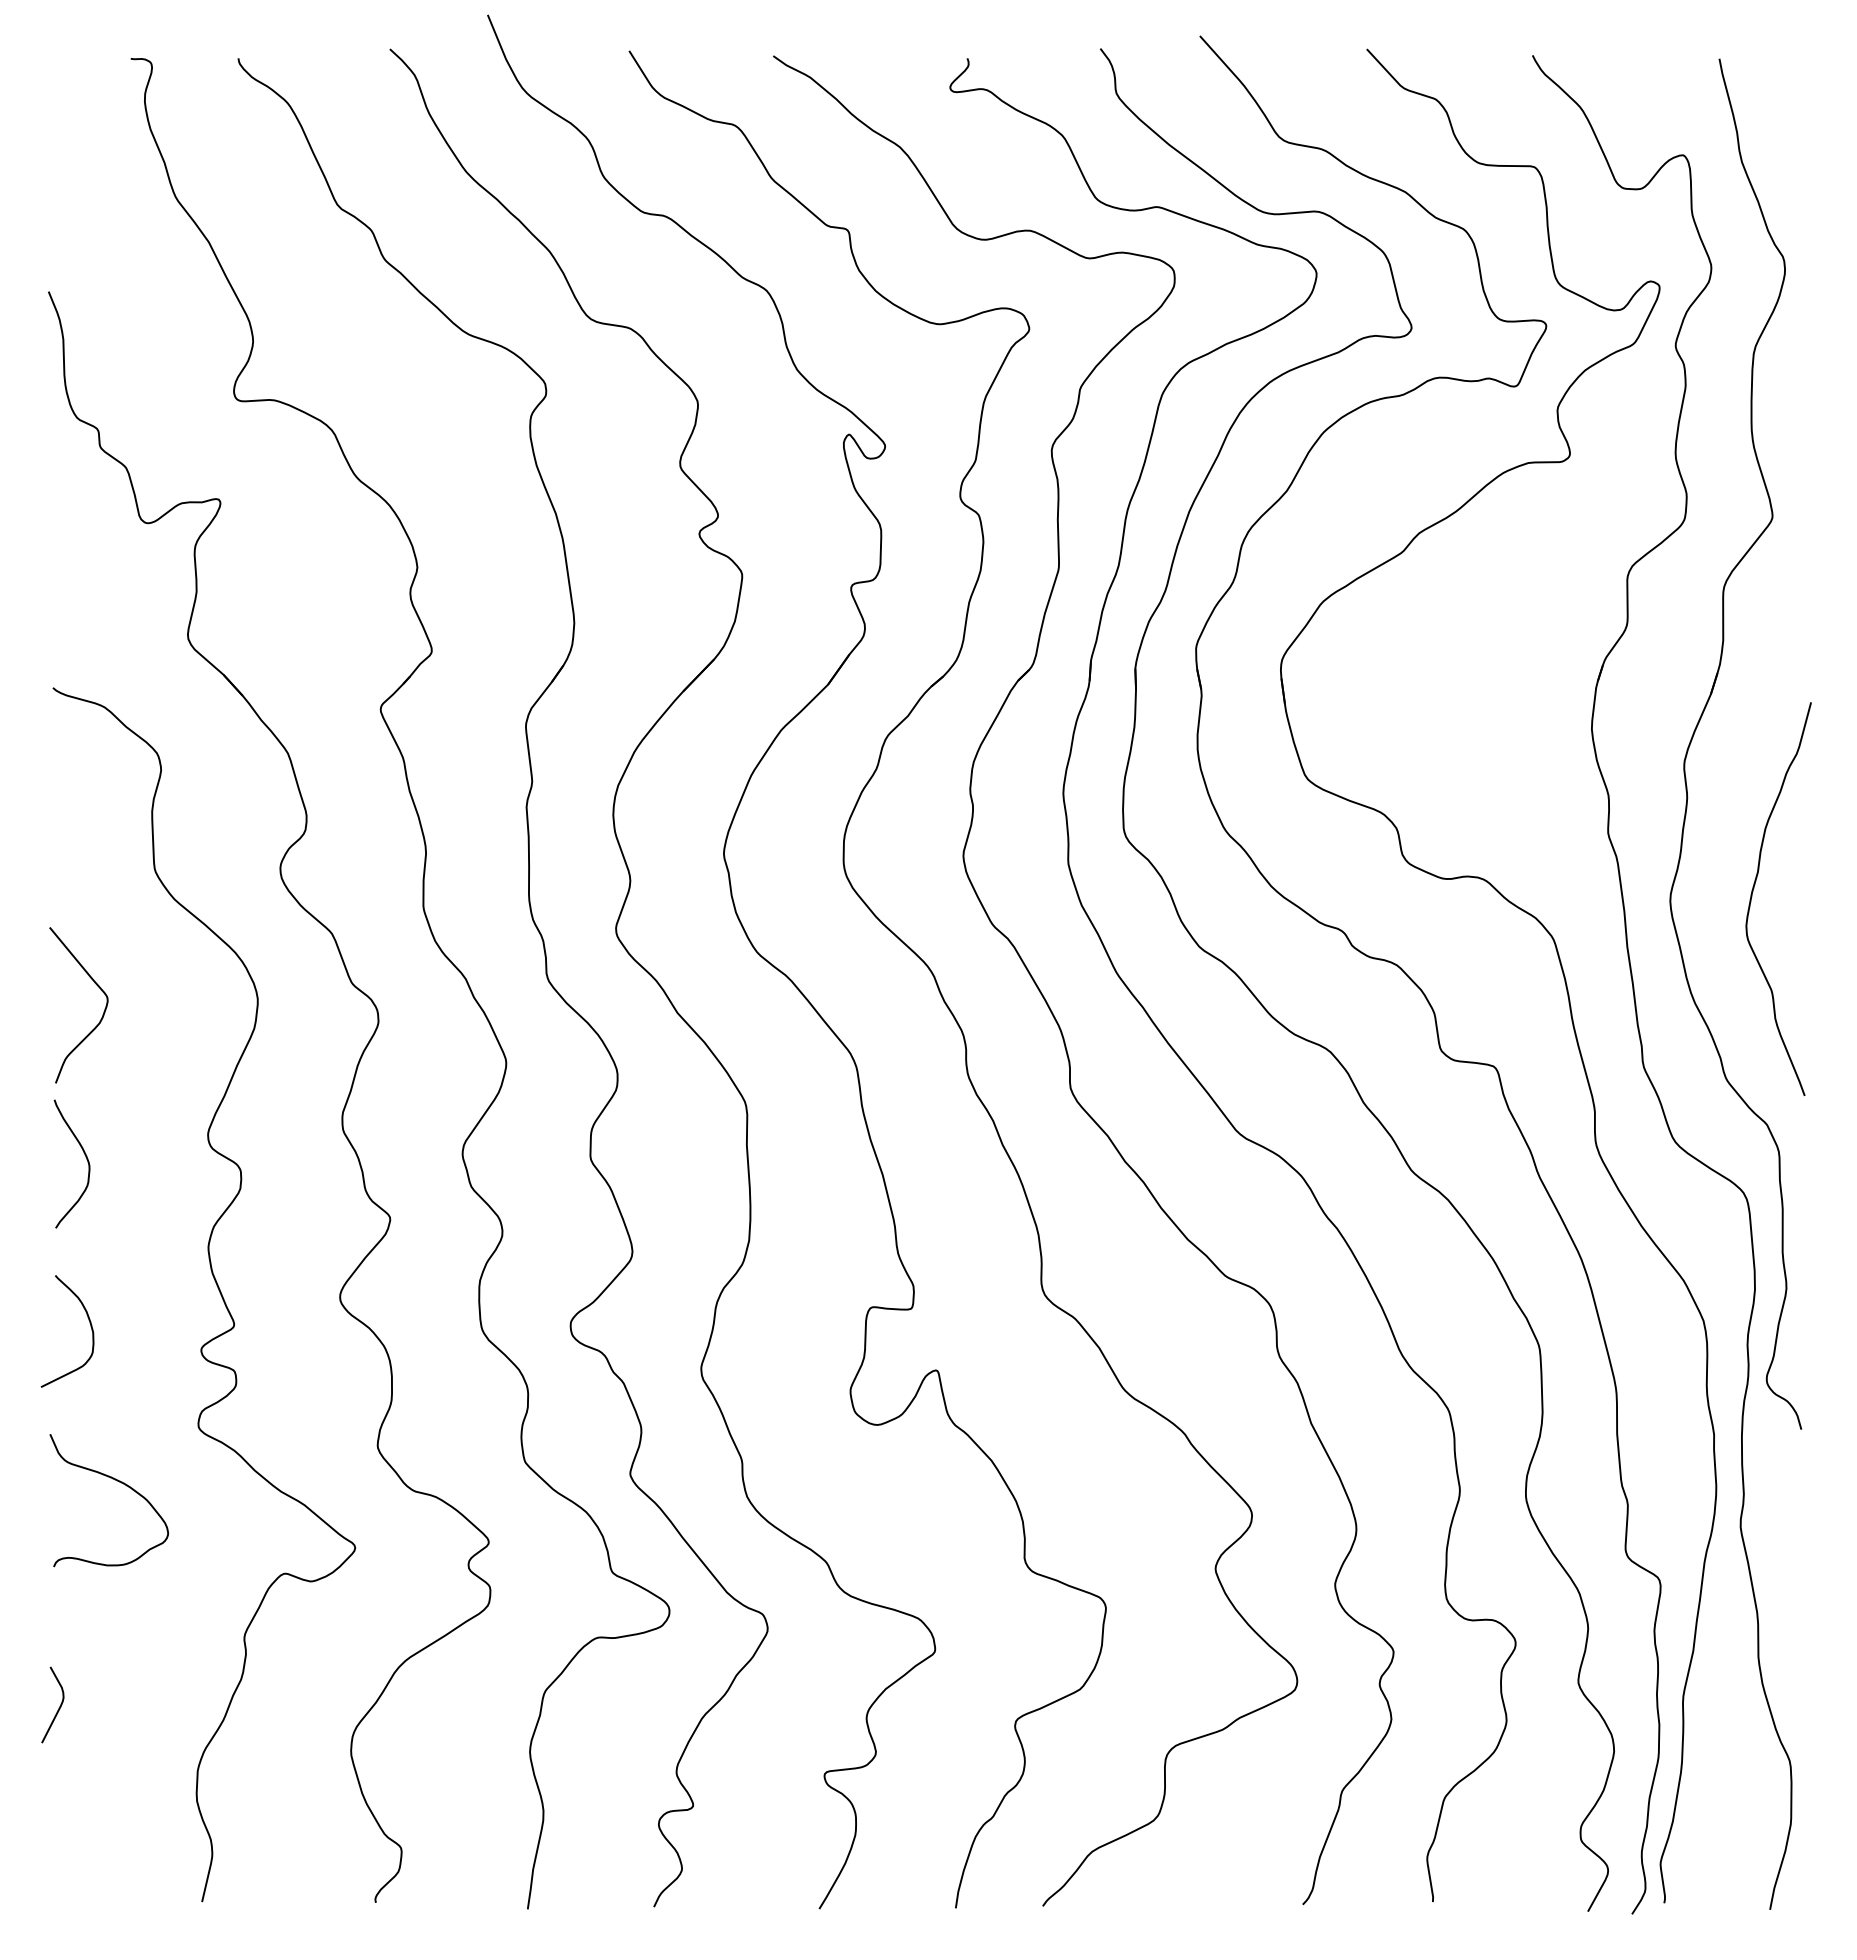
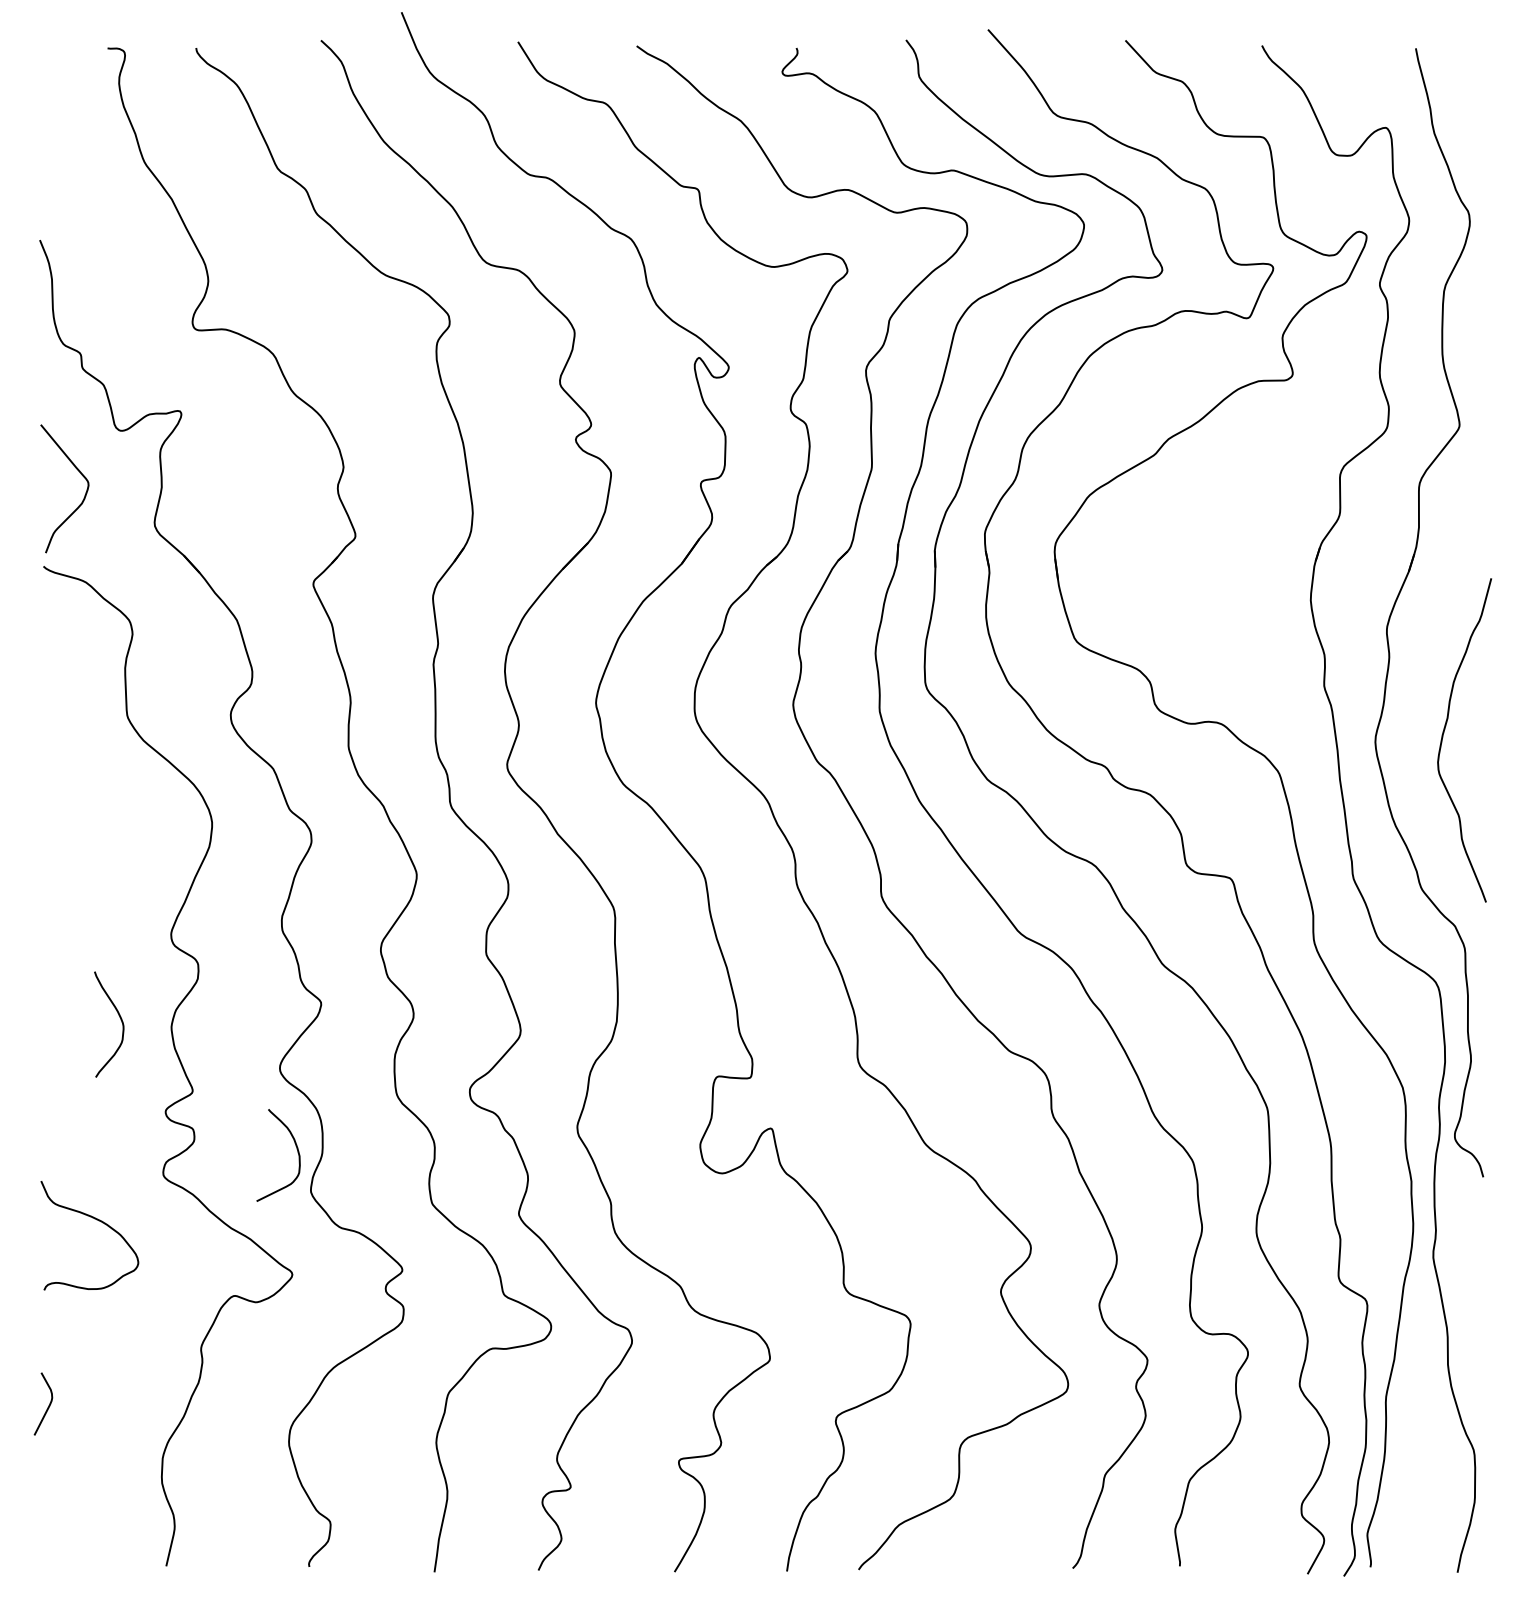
curve: (102, 1013) -> (84, 495), moved
curve: (85, 1159) -> (120, 1020), moved
curve: (89, 1324) -> (296, 1149), moved

